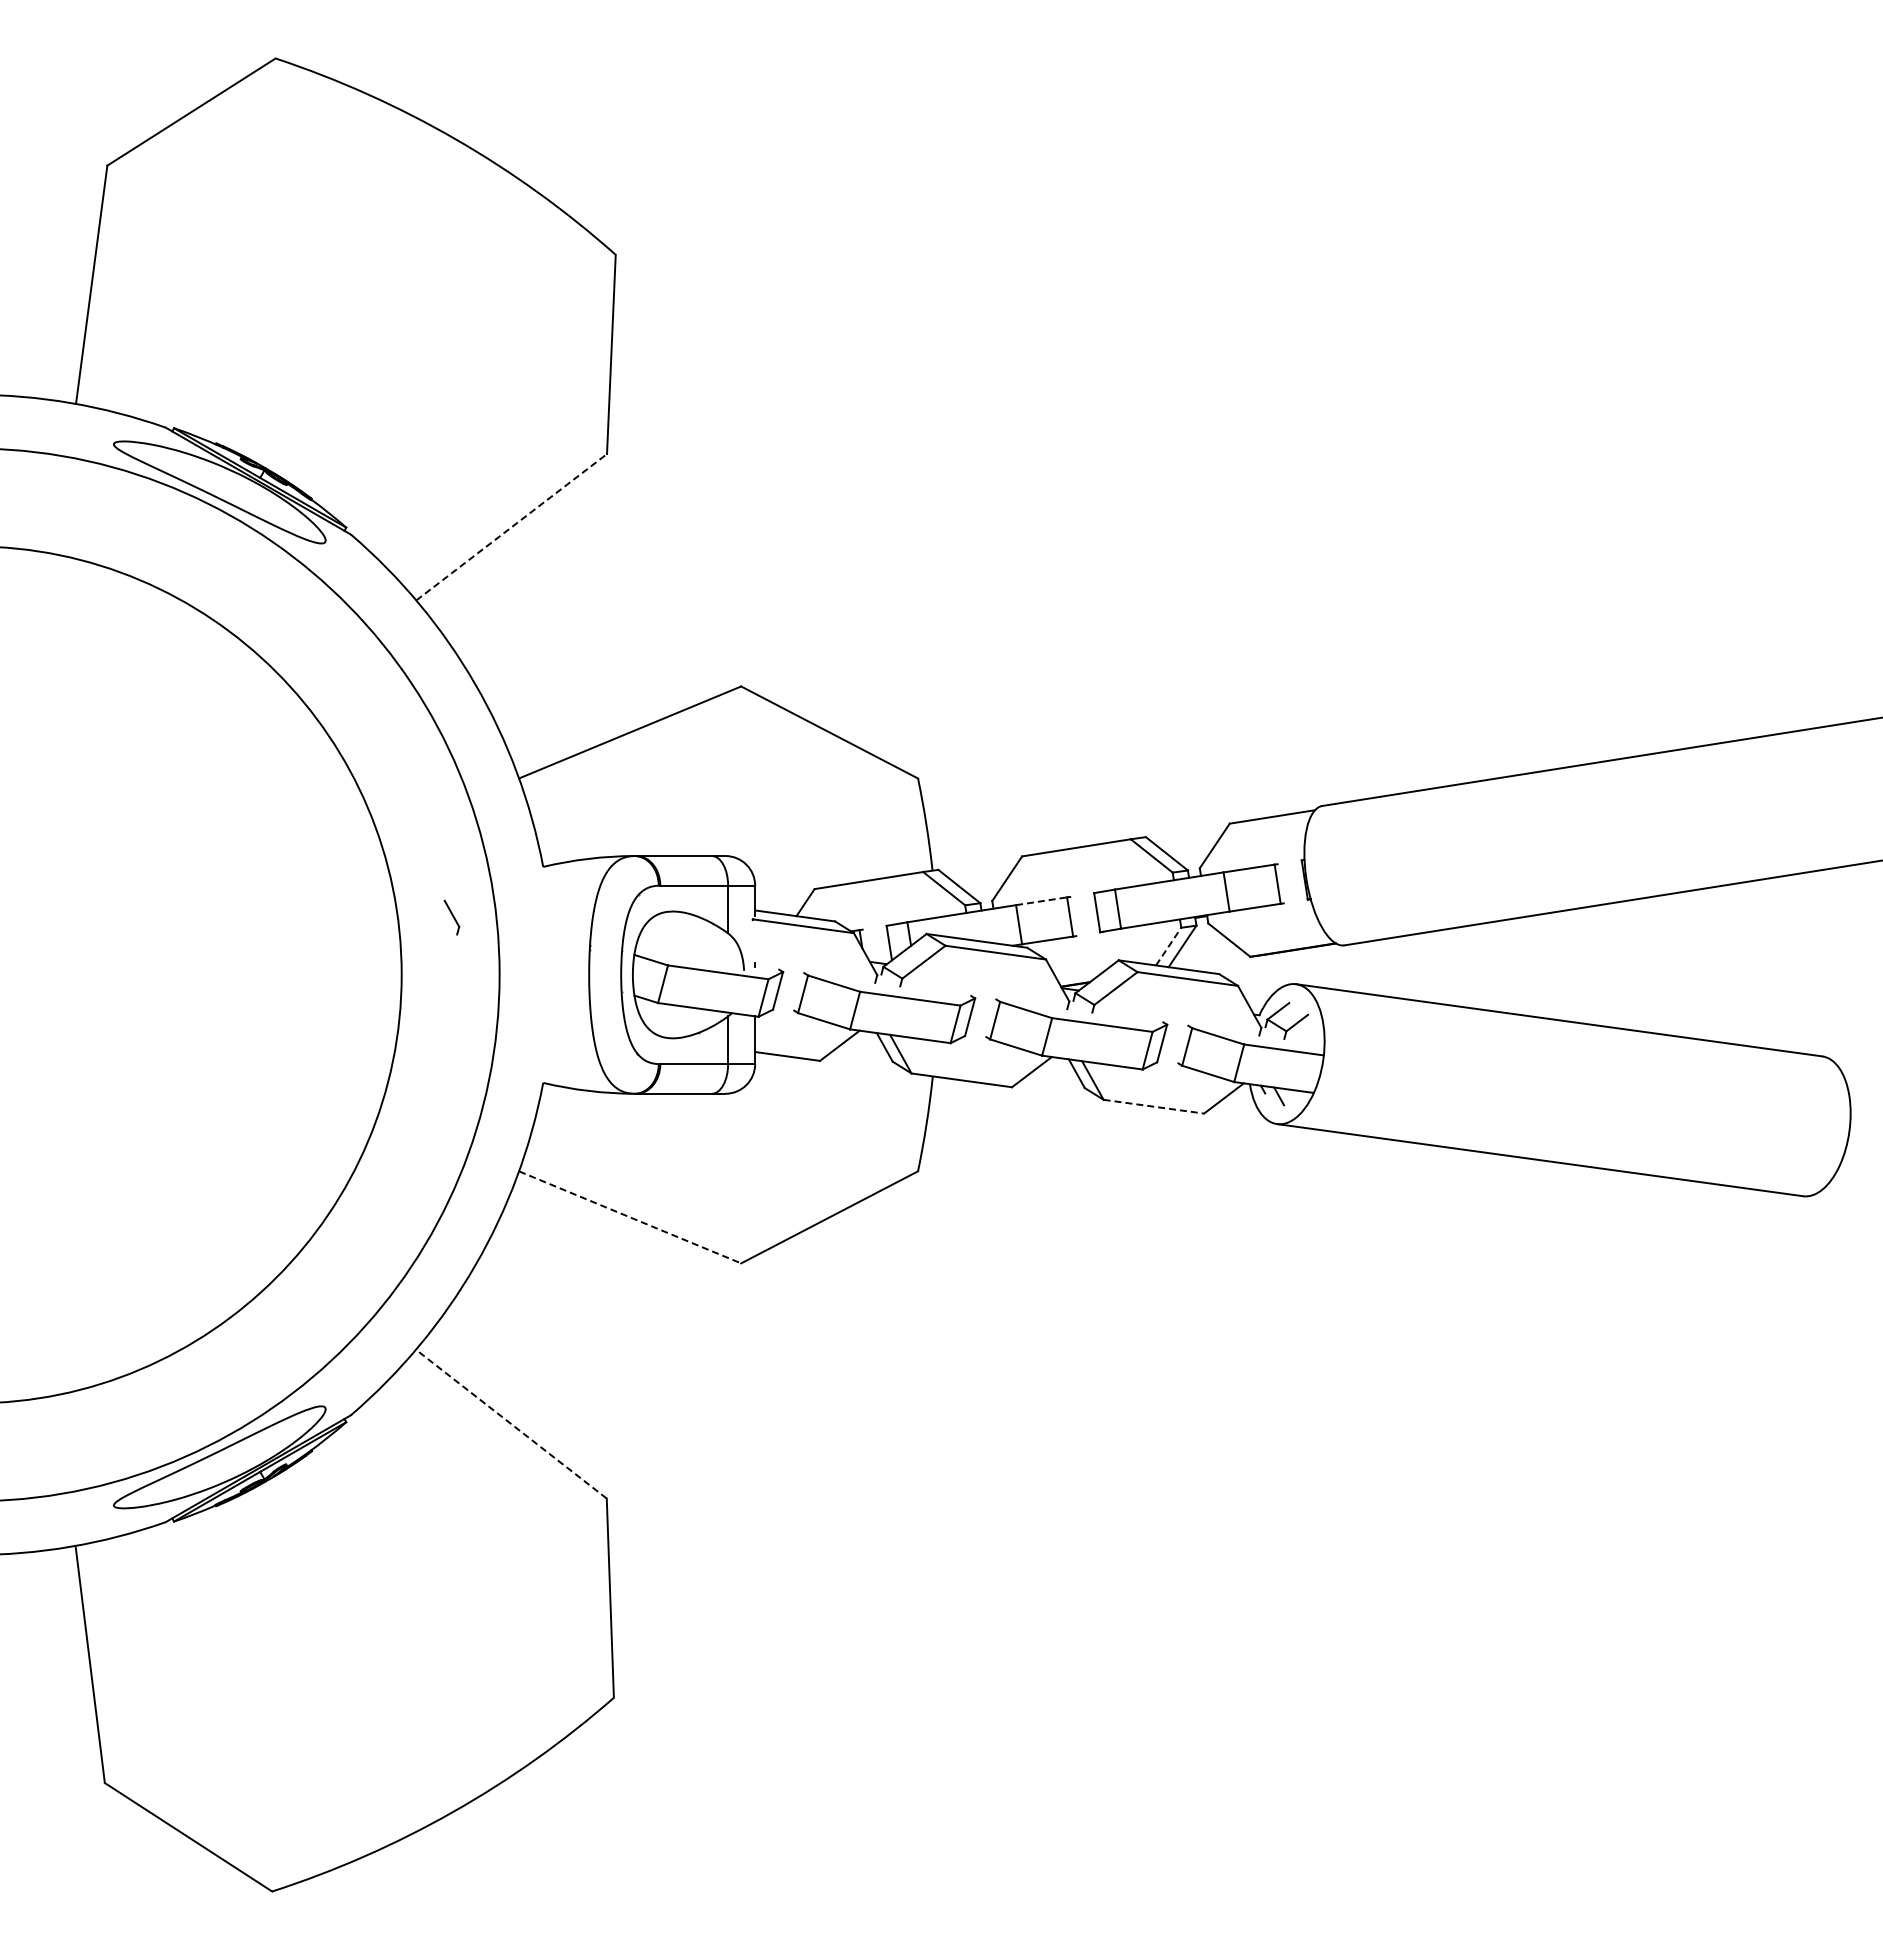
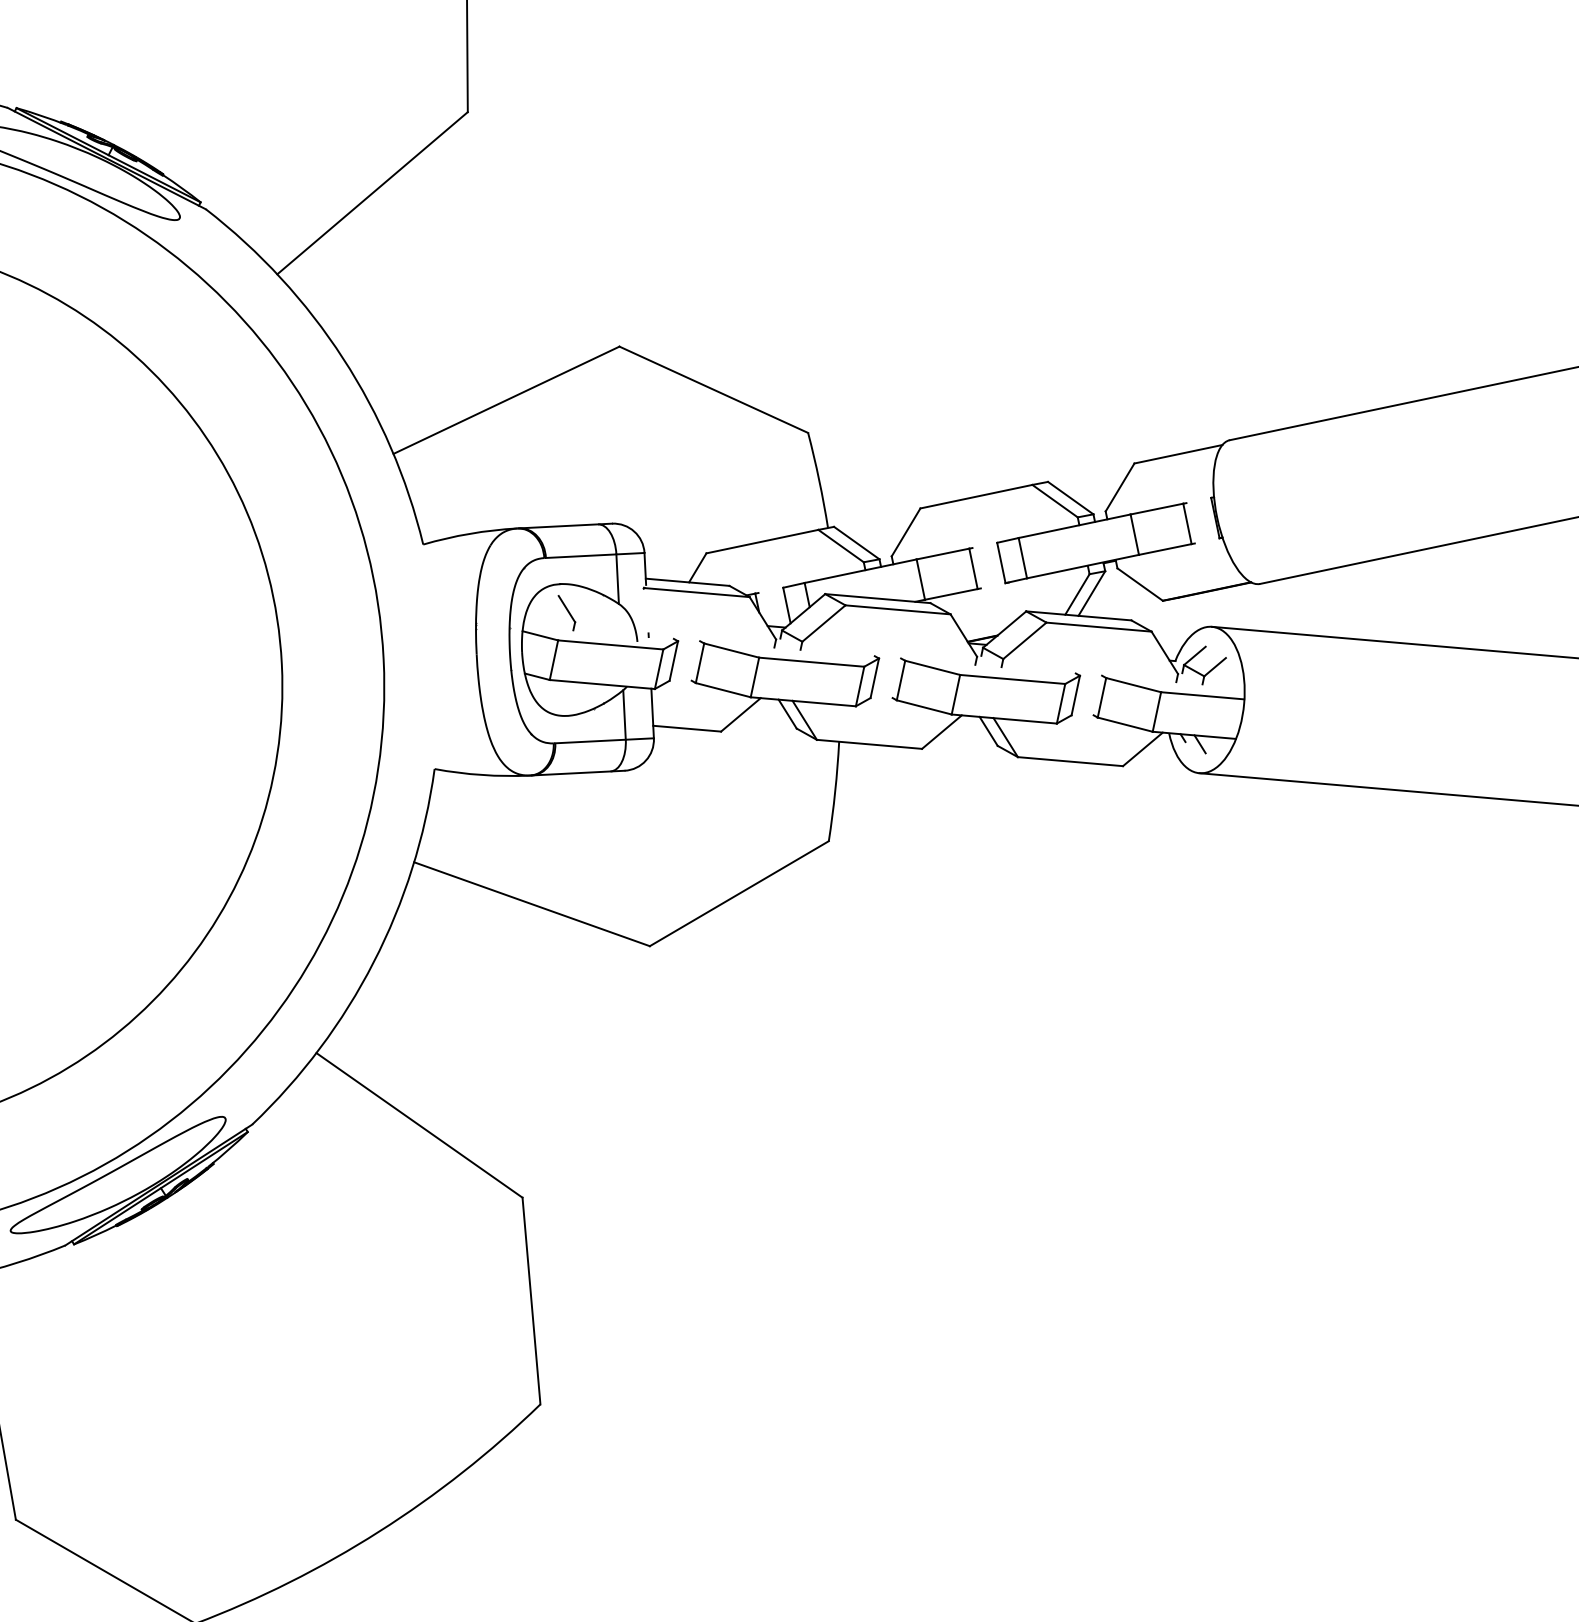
line: (512, 526) -> (373, 192), dashed -> solid
line: (1041, 901) -> (942, 554), dashed -> solid
part: (451, 917) -> (566, 612), moved
line: (1168, 946) -> (1077, 594), dashed -> solid
line: (1153, 1106) -> (1070, 761), dashed -> solid
line: (630, 1217) -> (532, 904), dashed -> solid
line: (511, 1424) -> (419, 1125), dashed -> solid

